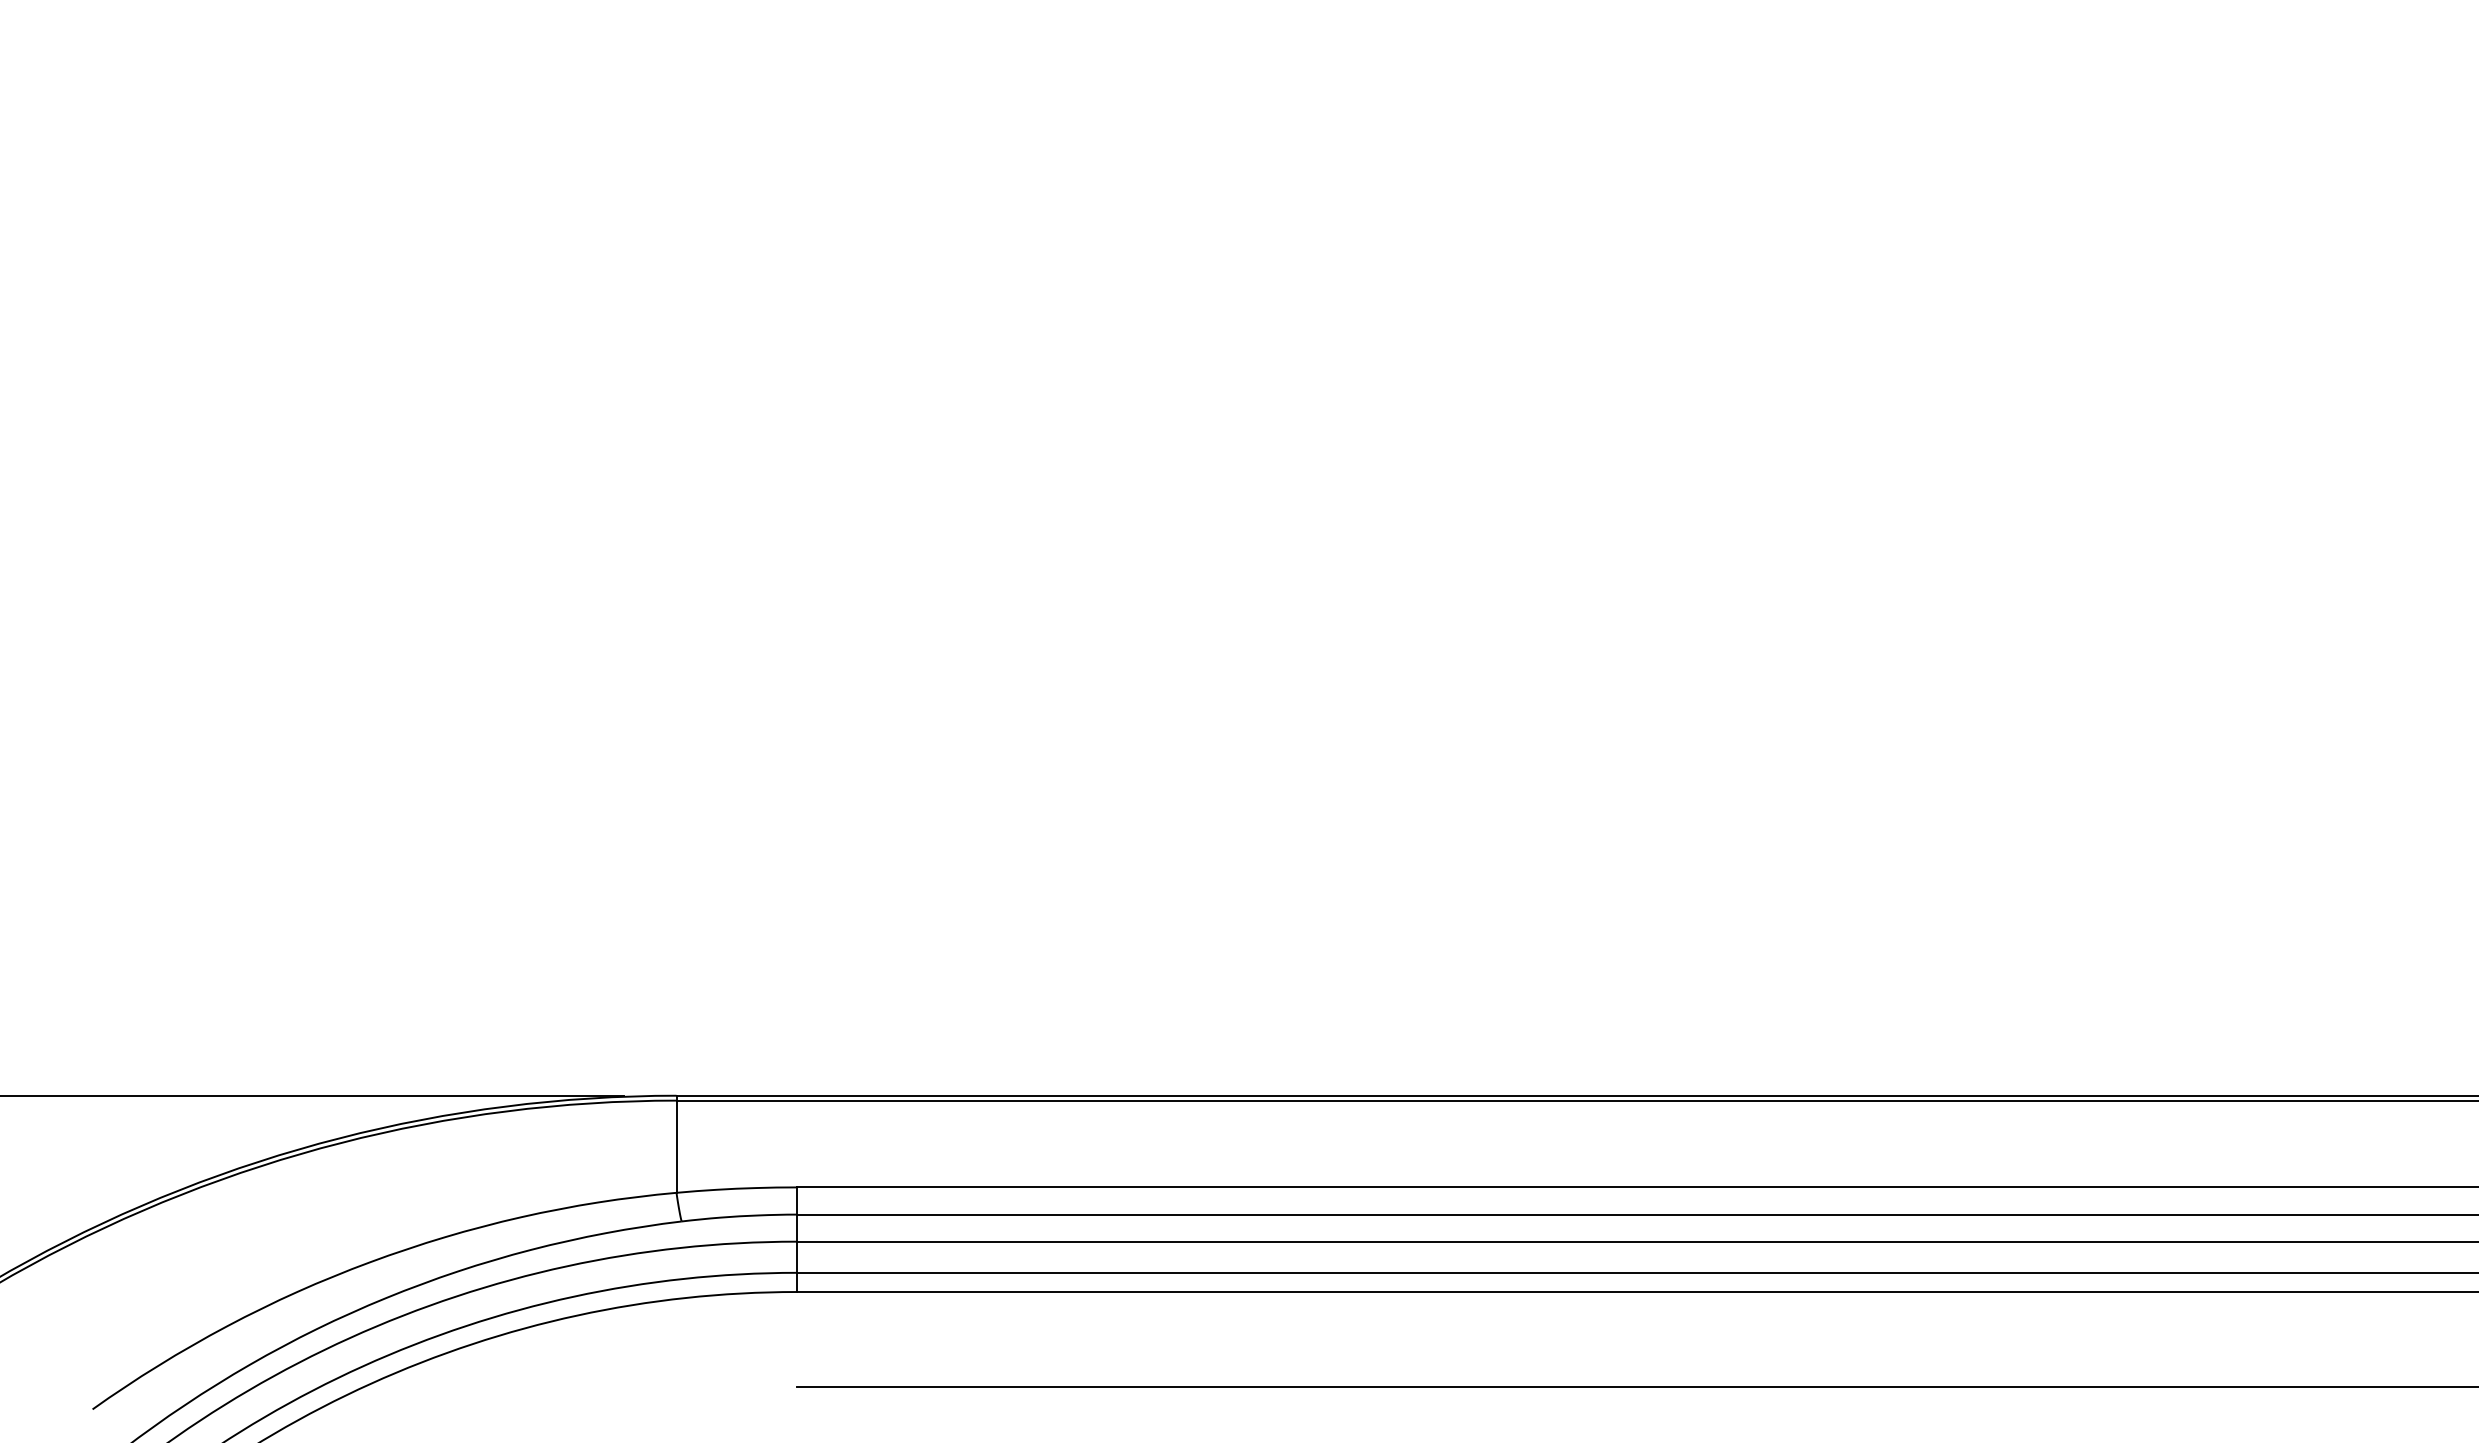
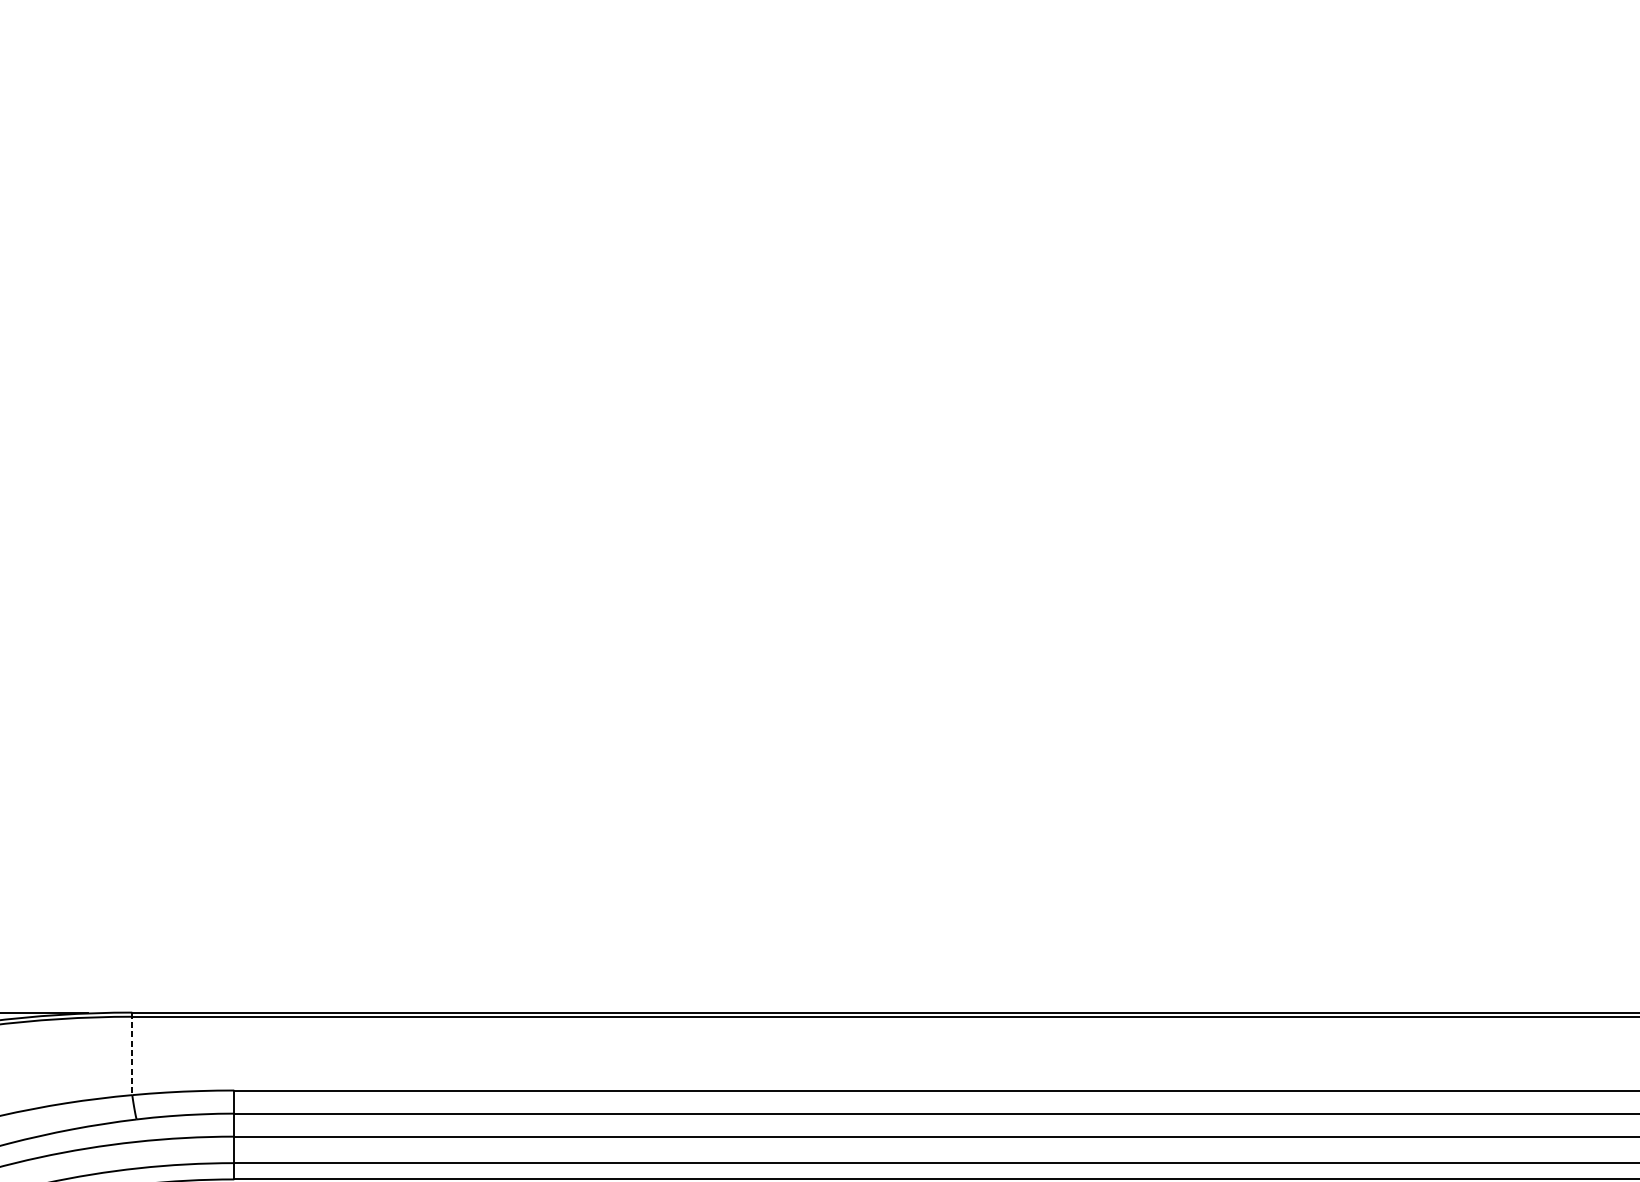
line: (676, 1144) -> (132, 1054), solid -> dashed

